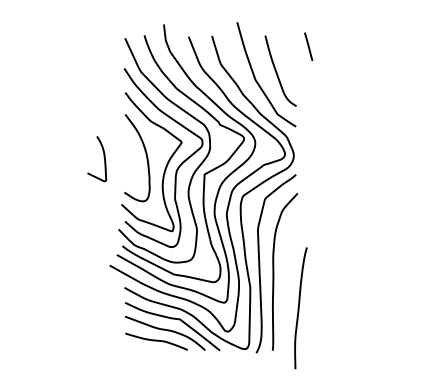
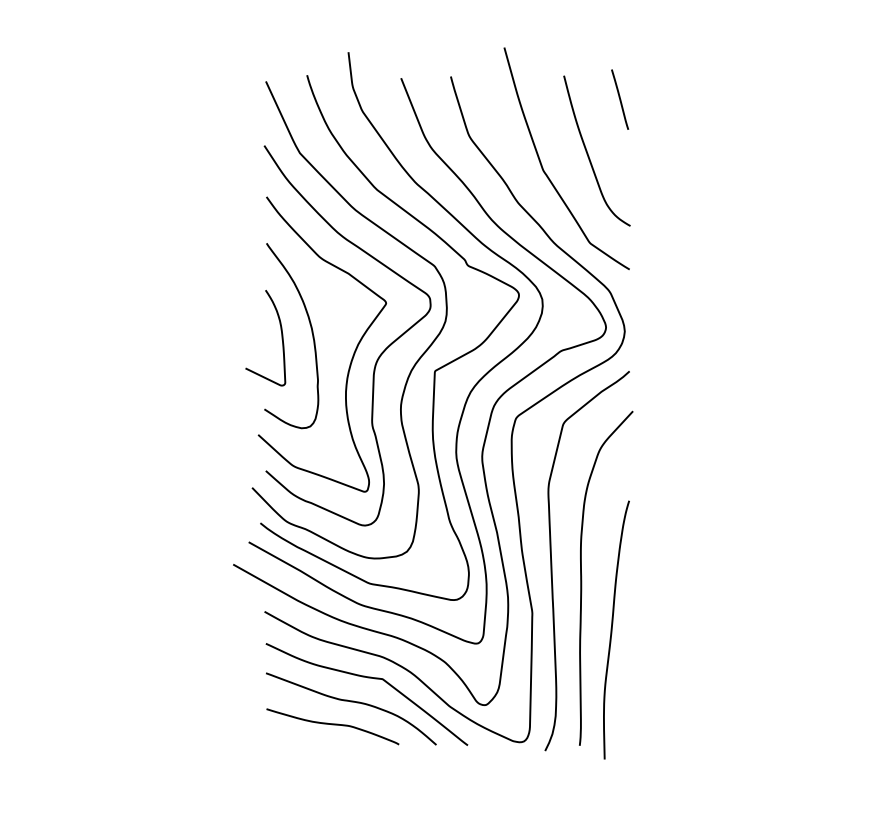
line: (308, 46) -> (619, 99), moved
curve: (103, 157) -> (279, 334), moved
curve: (299, 308) -> (613, 630), moved

